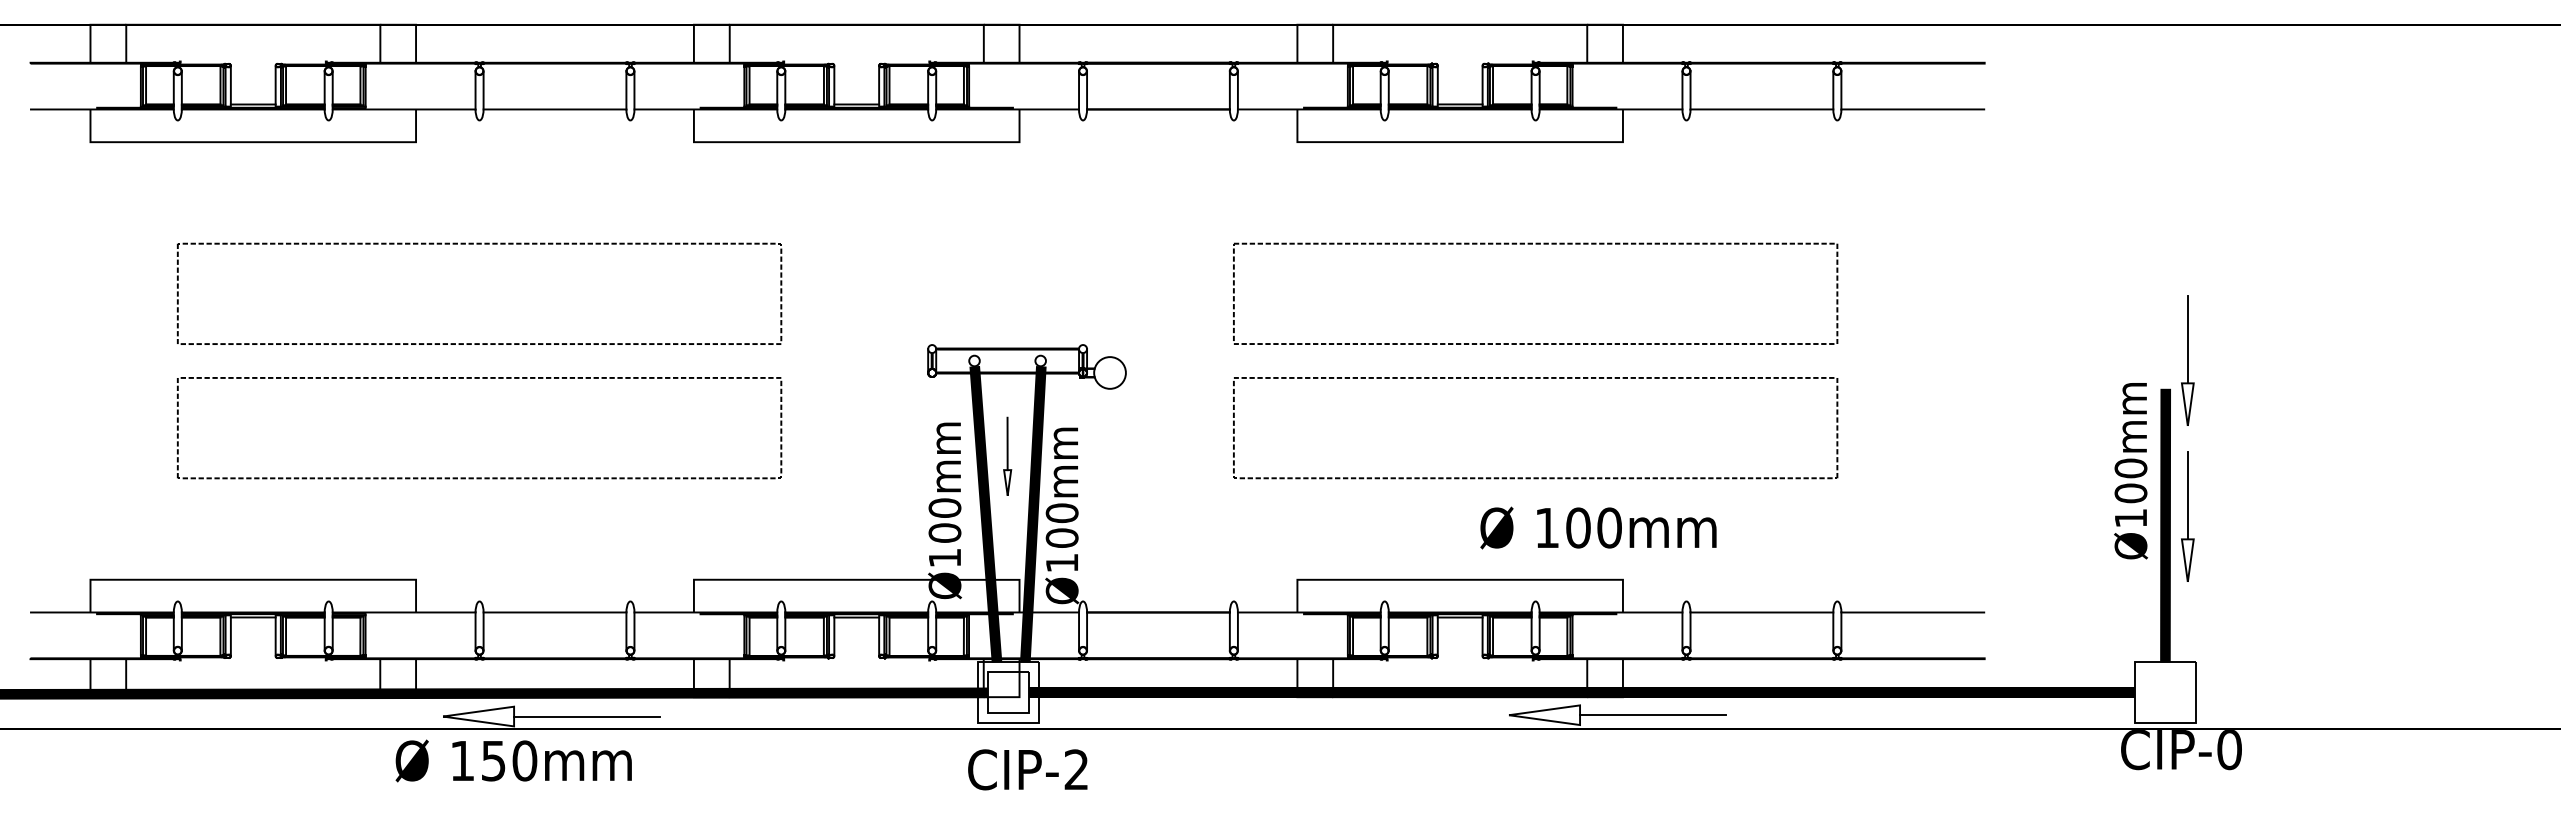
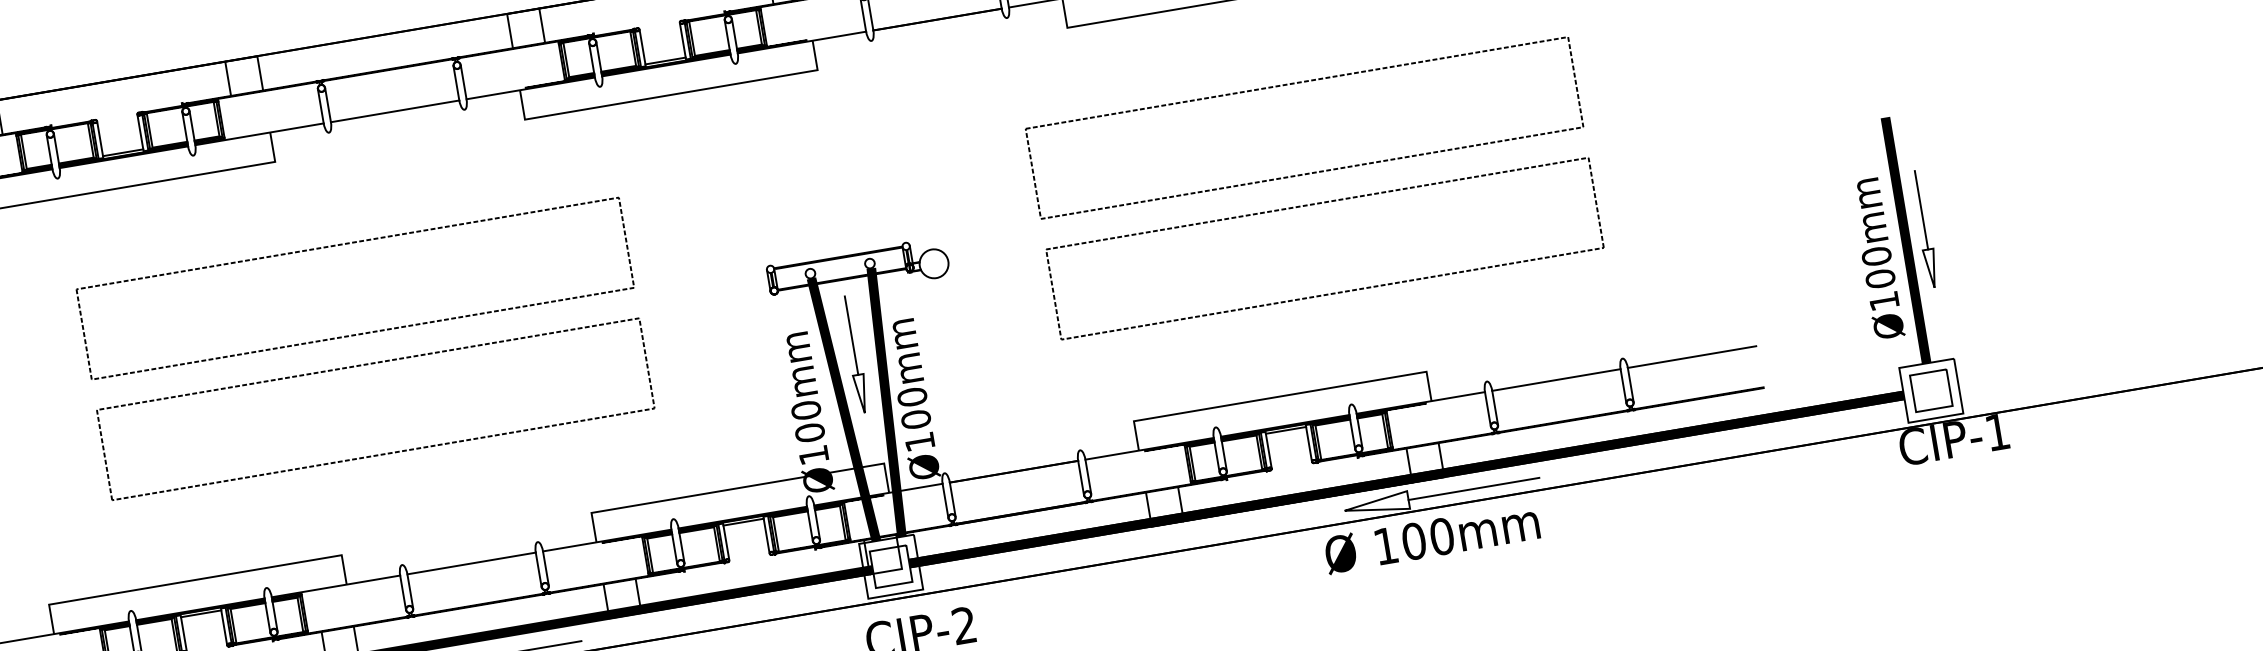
part: (2187, 360) -> (1900, 88), removed
part: (1007, 456) -> (854, 354), size x1.67
text: (2131, 471) -> (1877, 259), moved
text: (1598, 527) -> (1432, 537), moved
part: (2165, 692) -> (1931, 390), added
text: (2229, 750) -> (1997, 432), CIP-0 -> CIP-1

